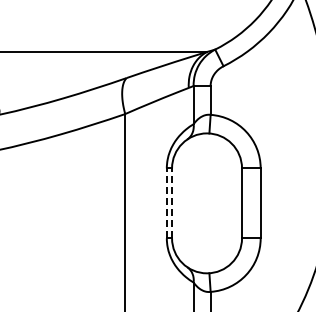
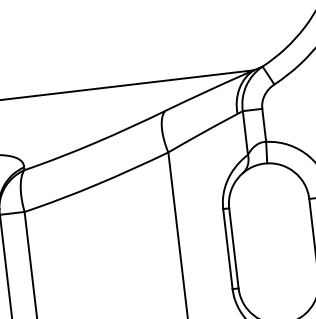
line: (166, 203) -> (227, 249), dashed -> solid
line: (172, 203) -> (234, 248), dashed -> solid

